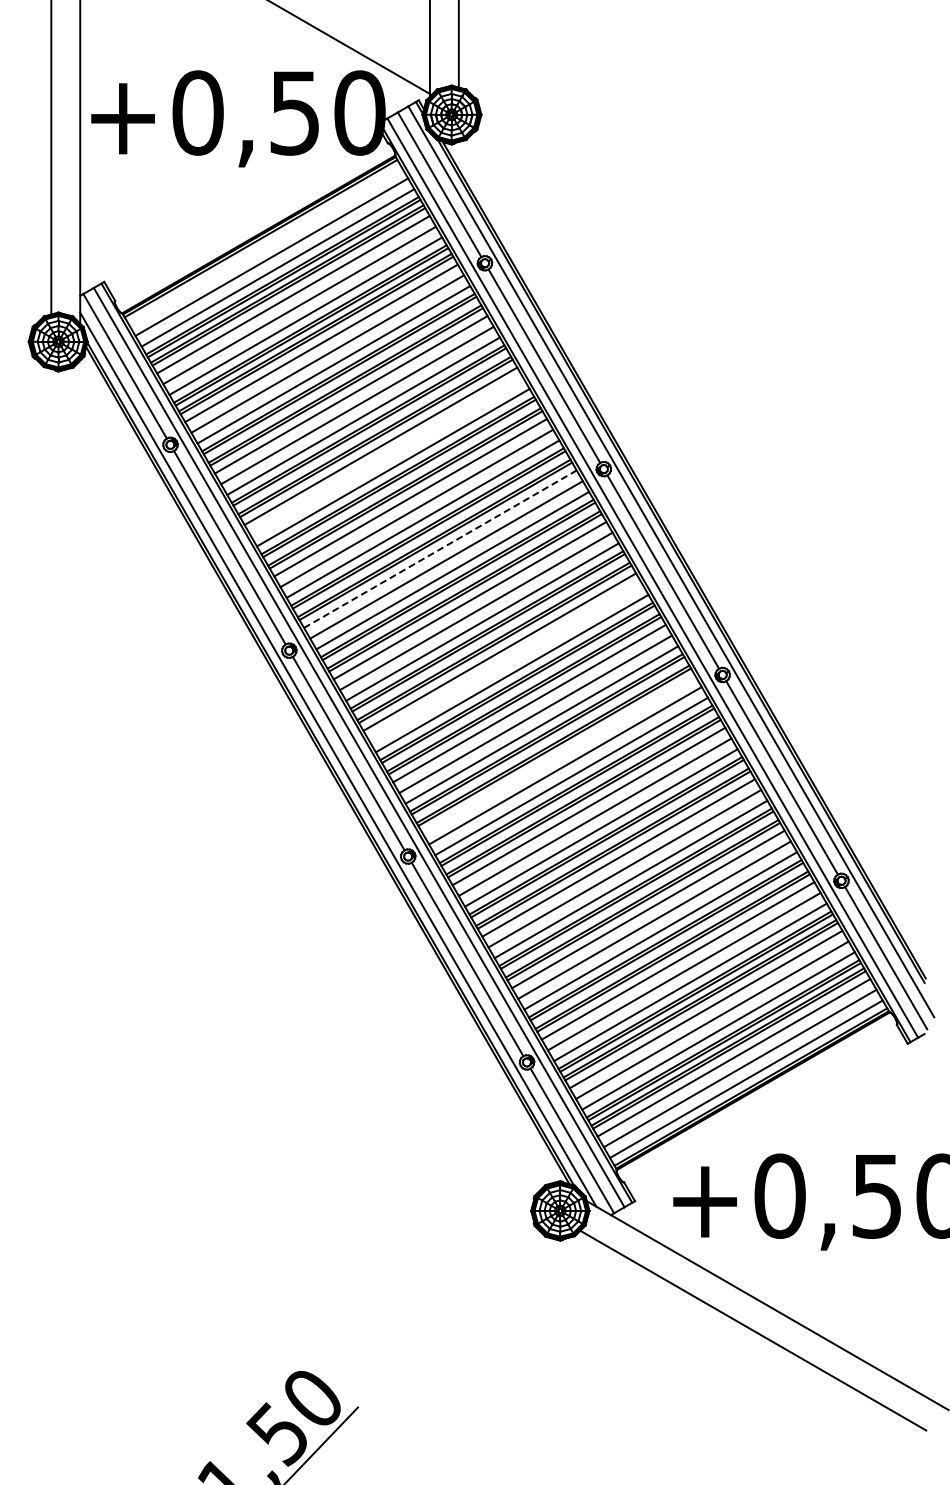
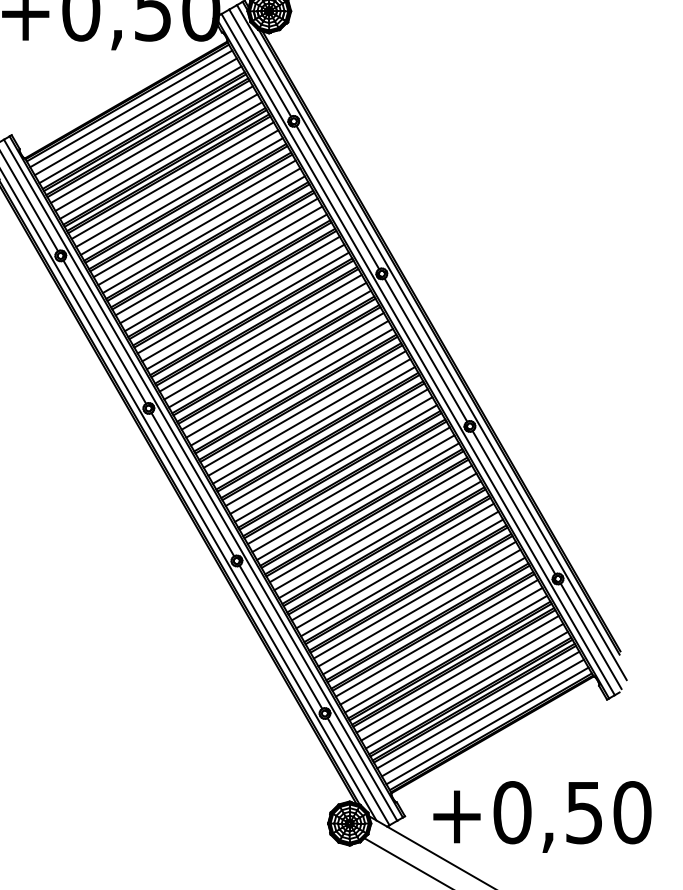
line: (265, 246) -> (131, 108), added
line: (386, 456) -> (220, 264), added
line: (440, 548) -> (260, 332), dashed -> solid
line: (505, 662) -> (309, 417), added
line: (558, 754) -> (348, 485), added

